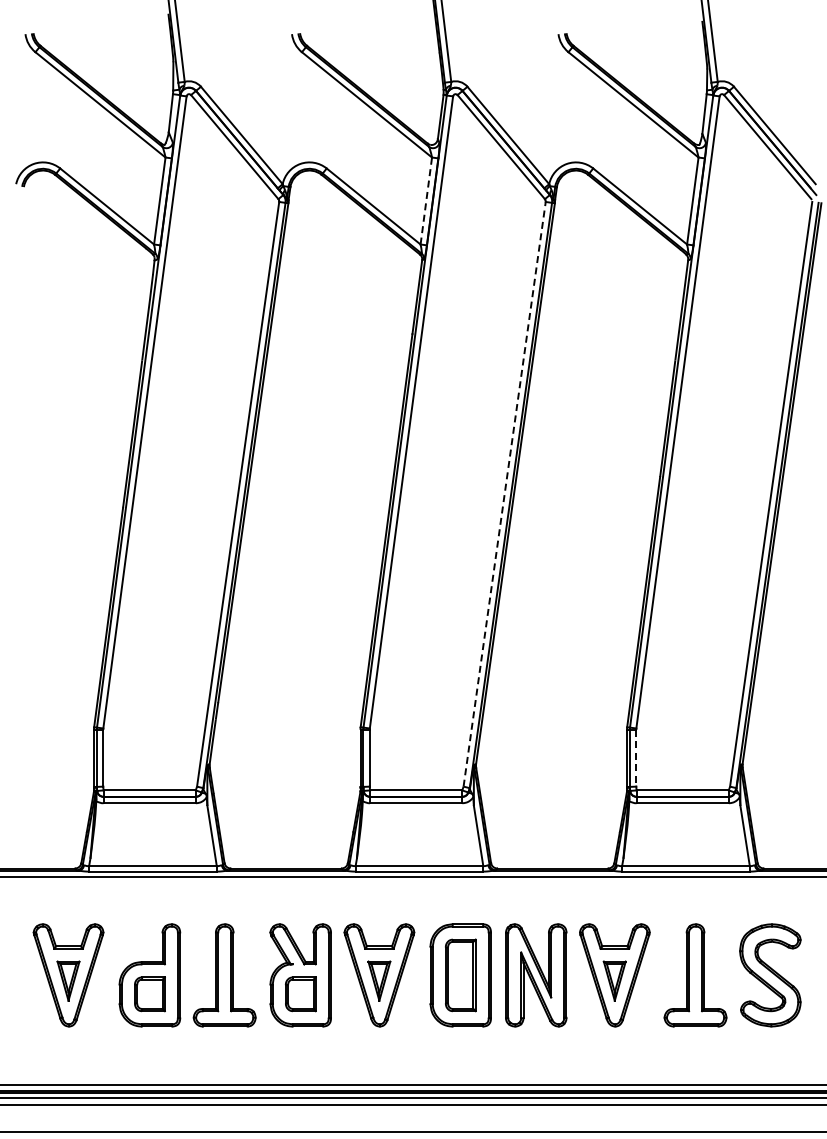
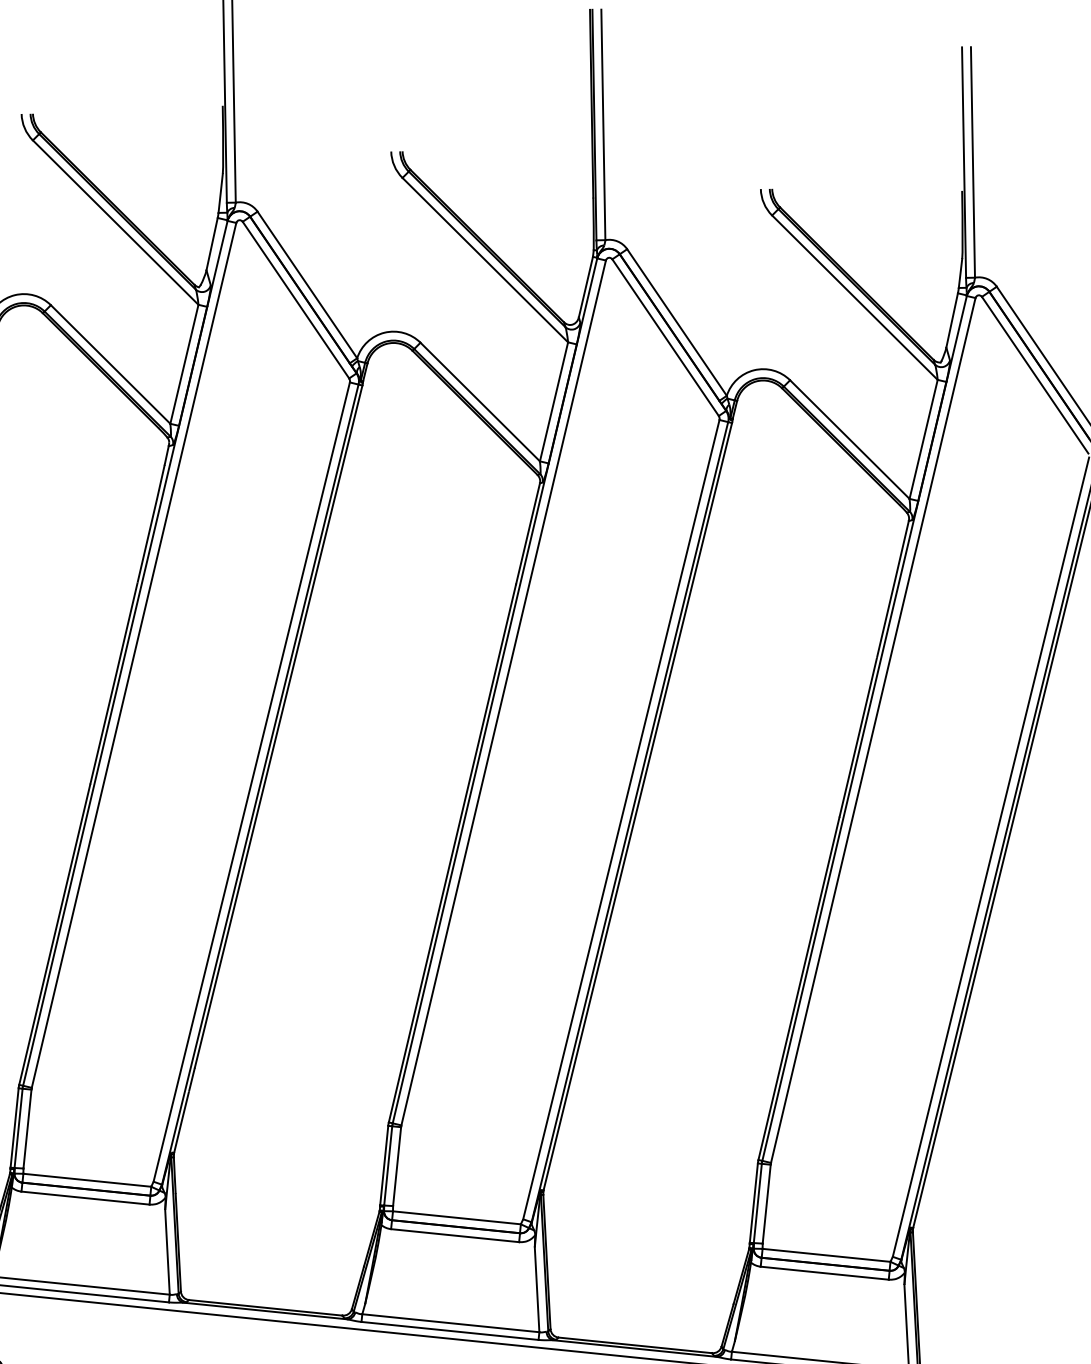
line: (426, 201) -> (554, 402), dashed -> solid
line: (504, 493) -> (621, 818), dashed -> solid
line: (636, 758) -> (766, 1204), dashed -> solid

